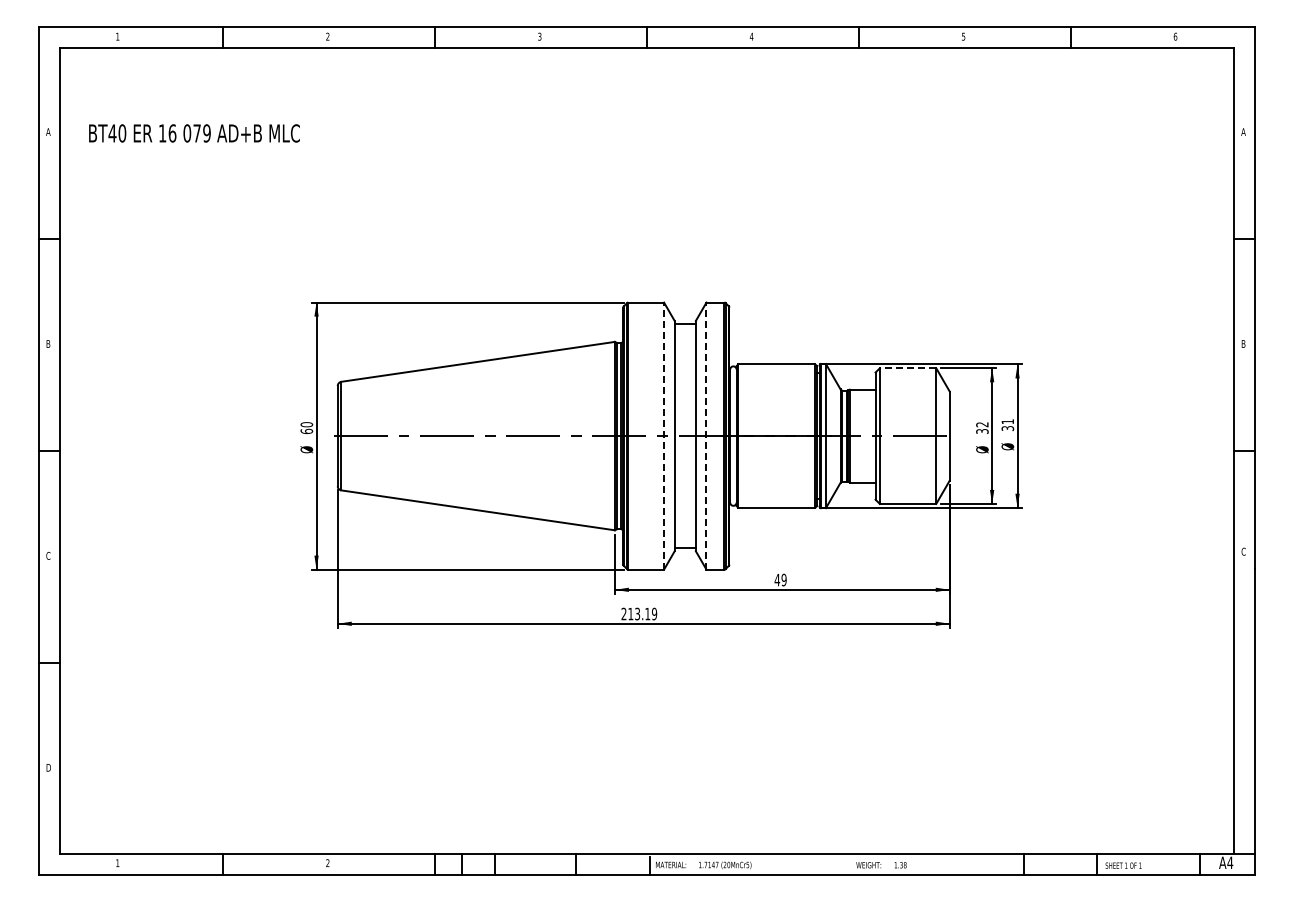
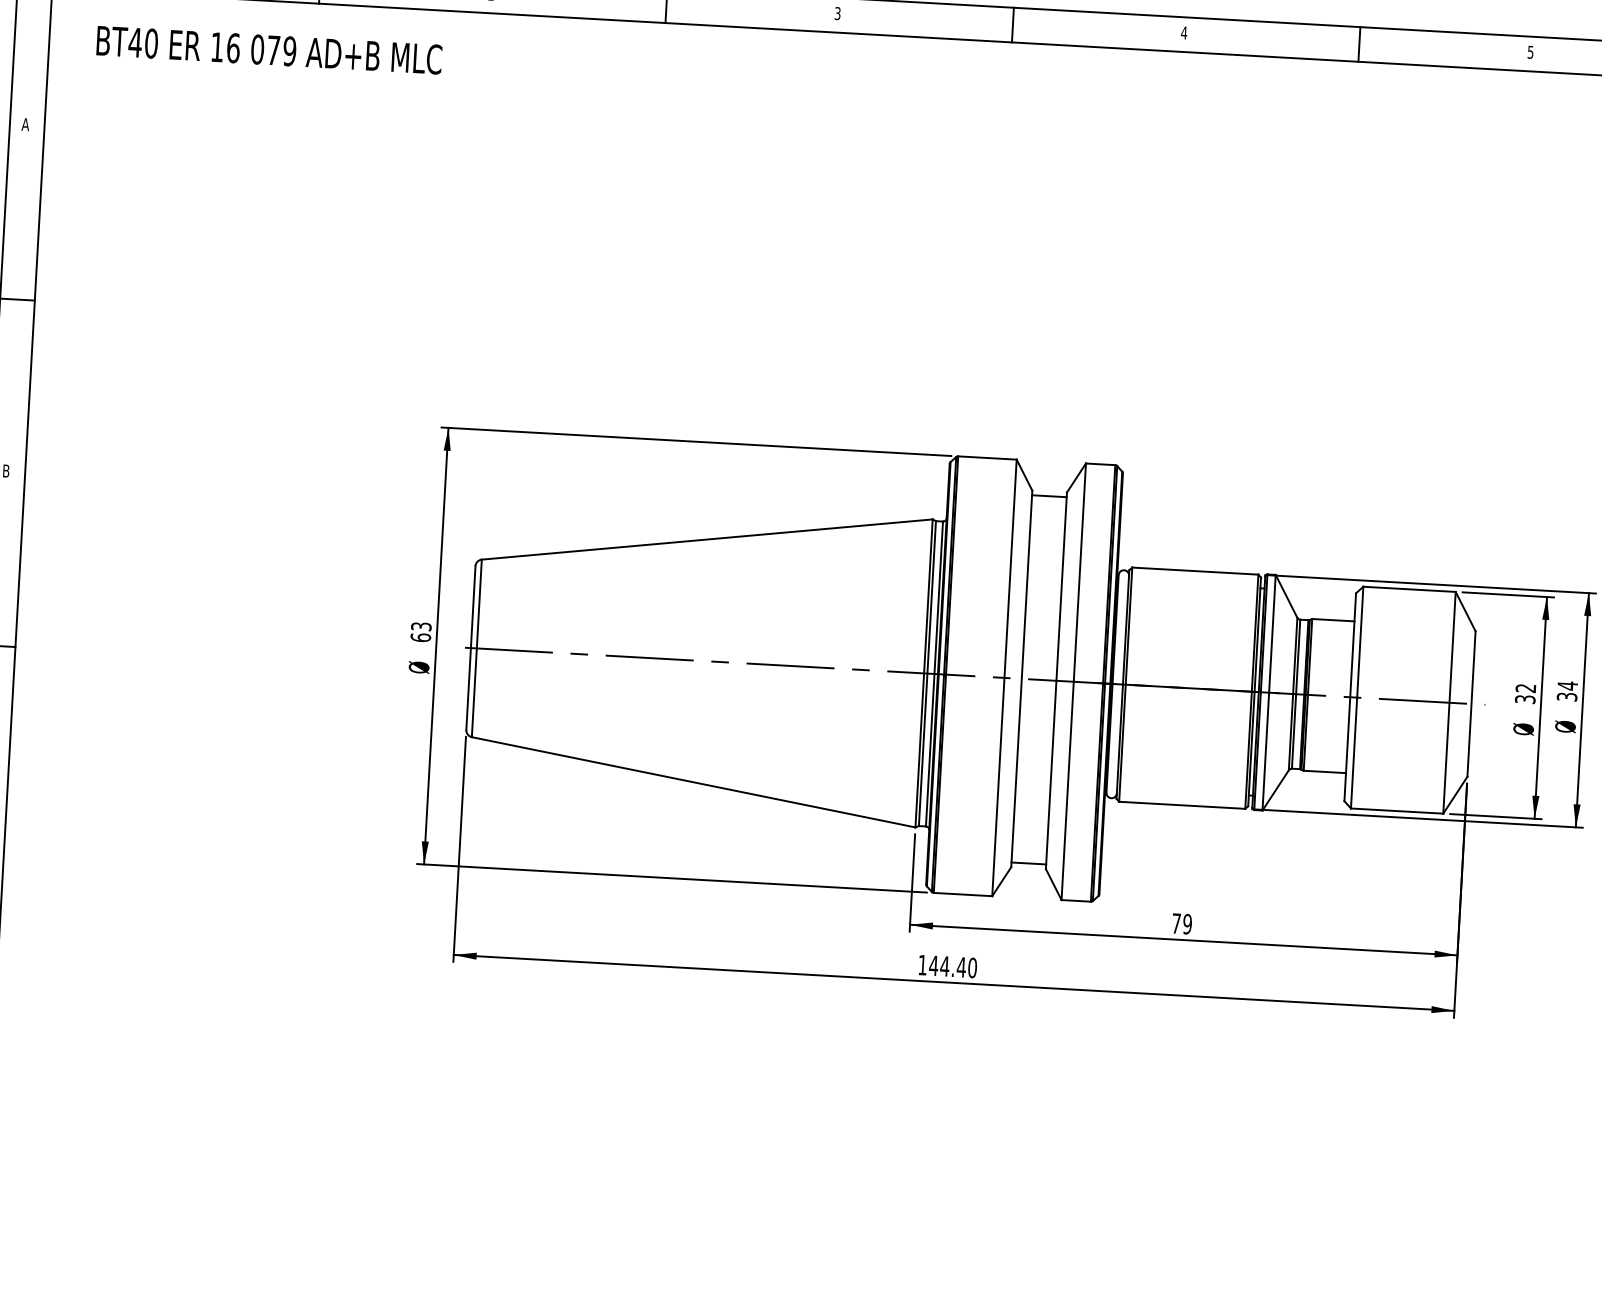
text: (194, 133) -> (269, 50), moved
line: (907, 368) -> (1408, 589), dashed -> solid
text: (1007, 421) -> (1567, 685), 31 -> 34
text: (306, 424) -> (420, 626), 60 -> 63
line: (664, 436) -> (1005, 678), dashed -> solid
line: (706, 436) -> (1073, 682), dashed -> solid
text: (777, 580) -> (1176, 924), 49 -> 79
text: (639, 613) -> (948, 965), 213.19 -> 144.40

